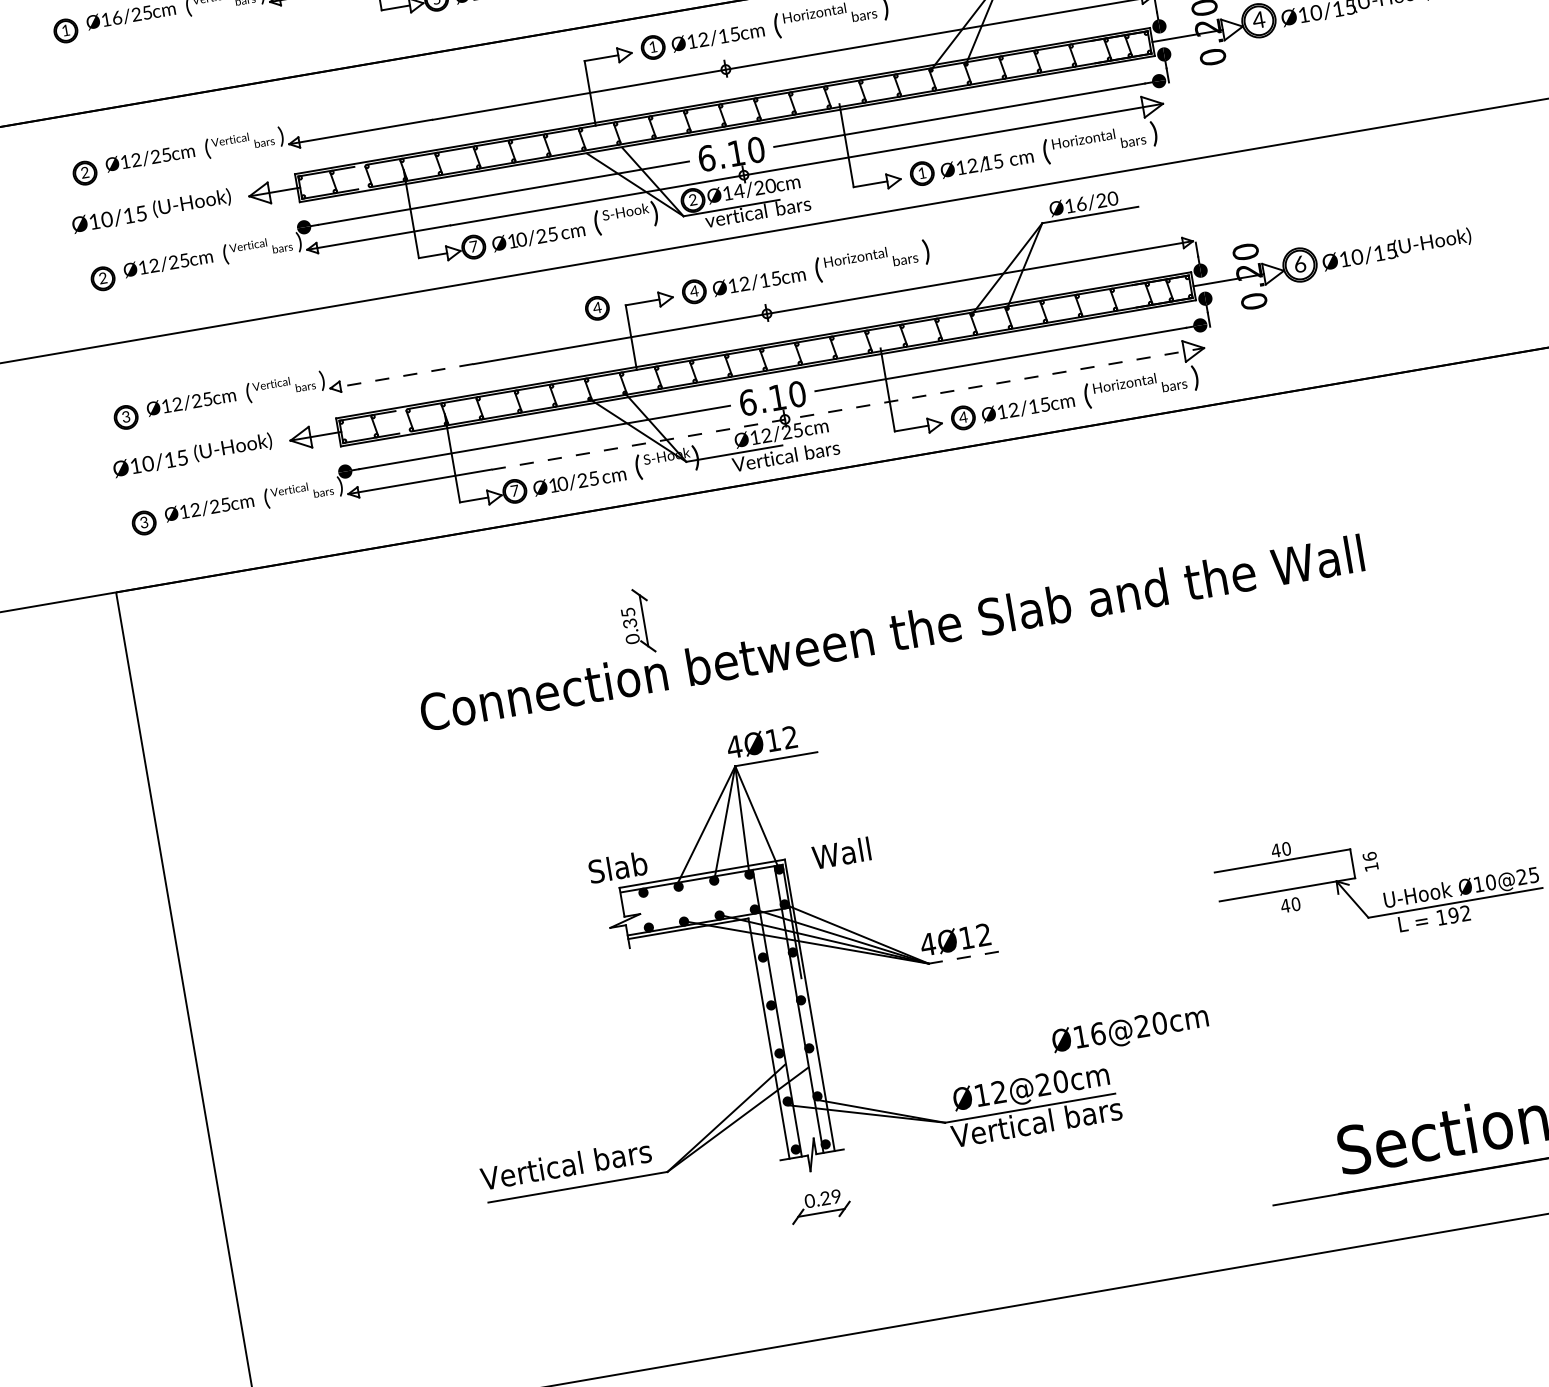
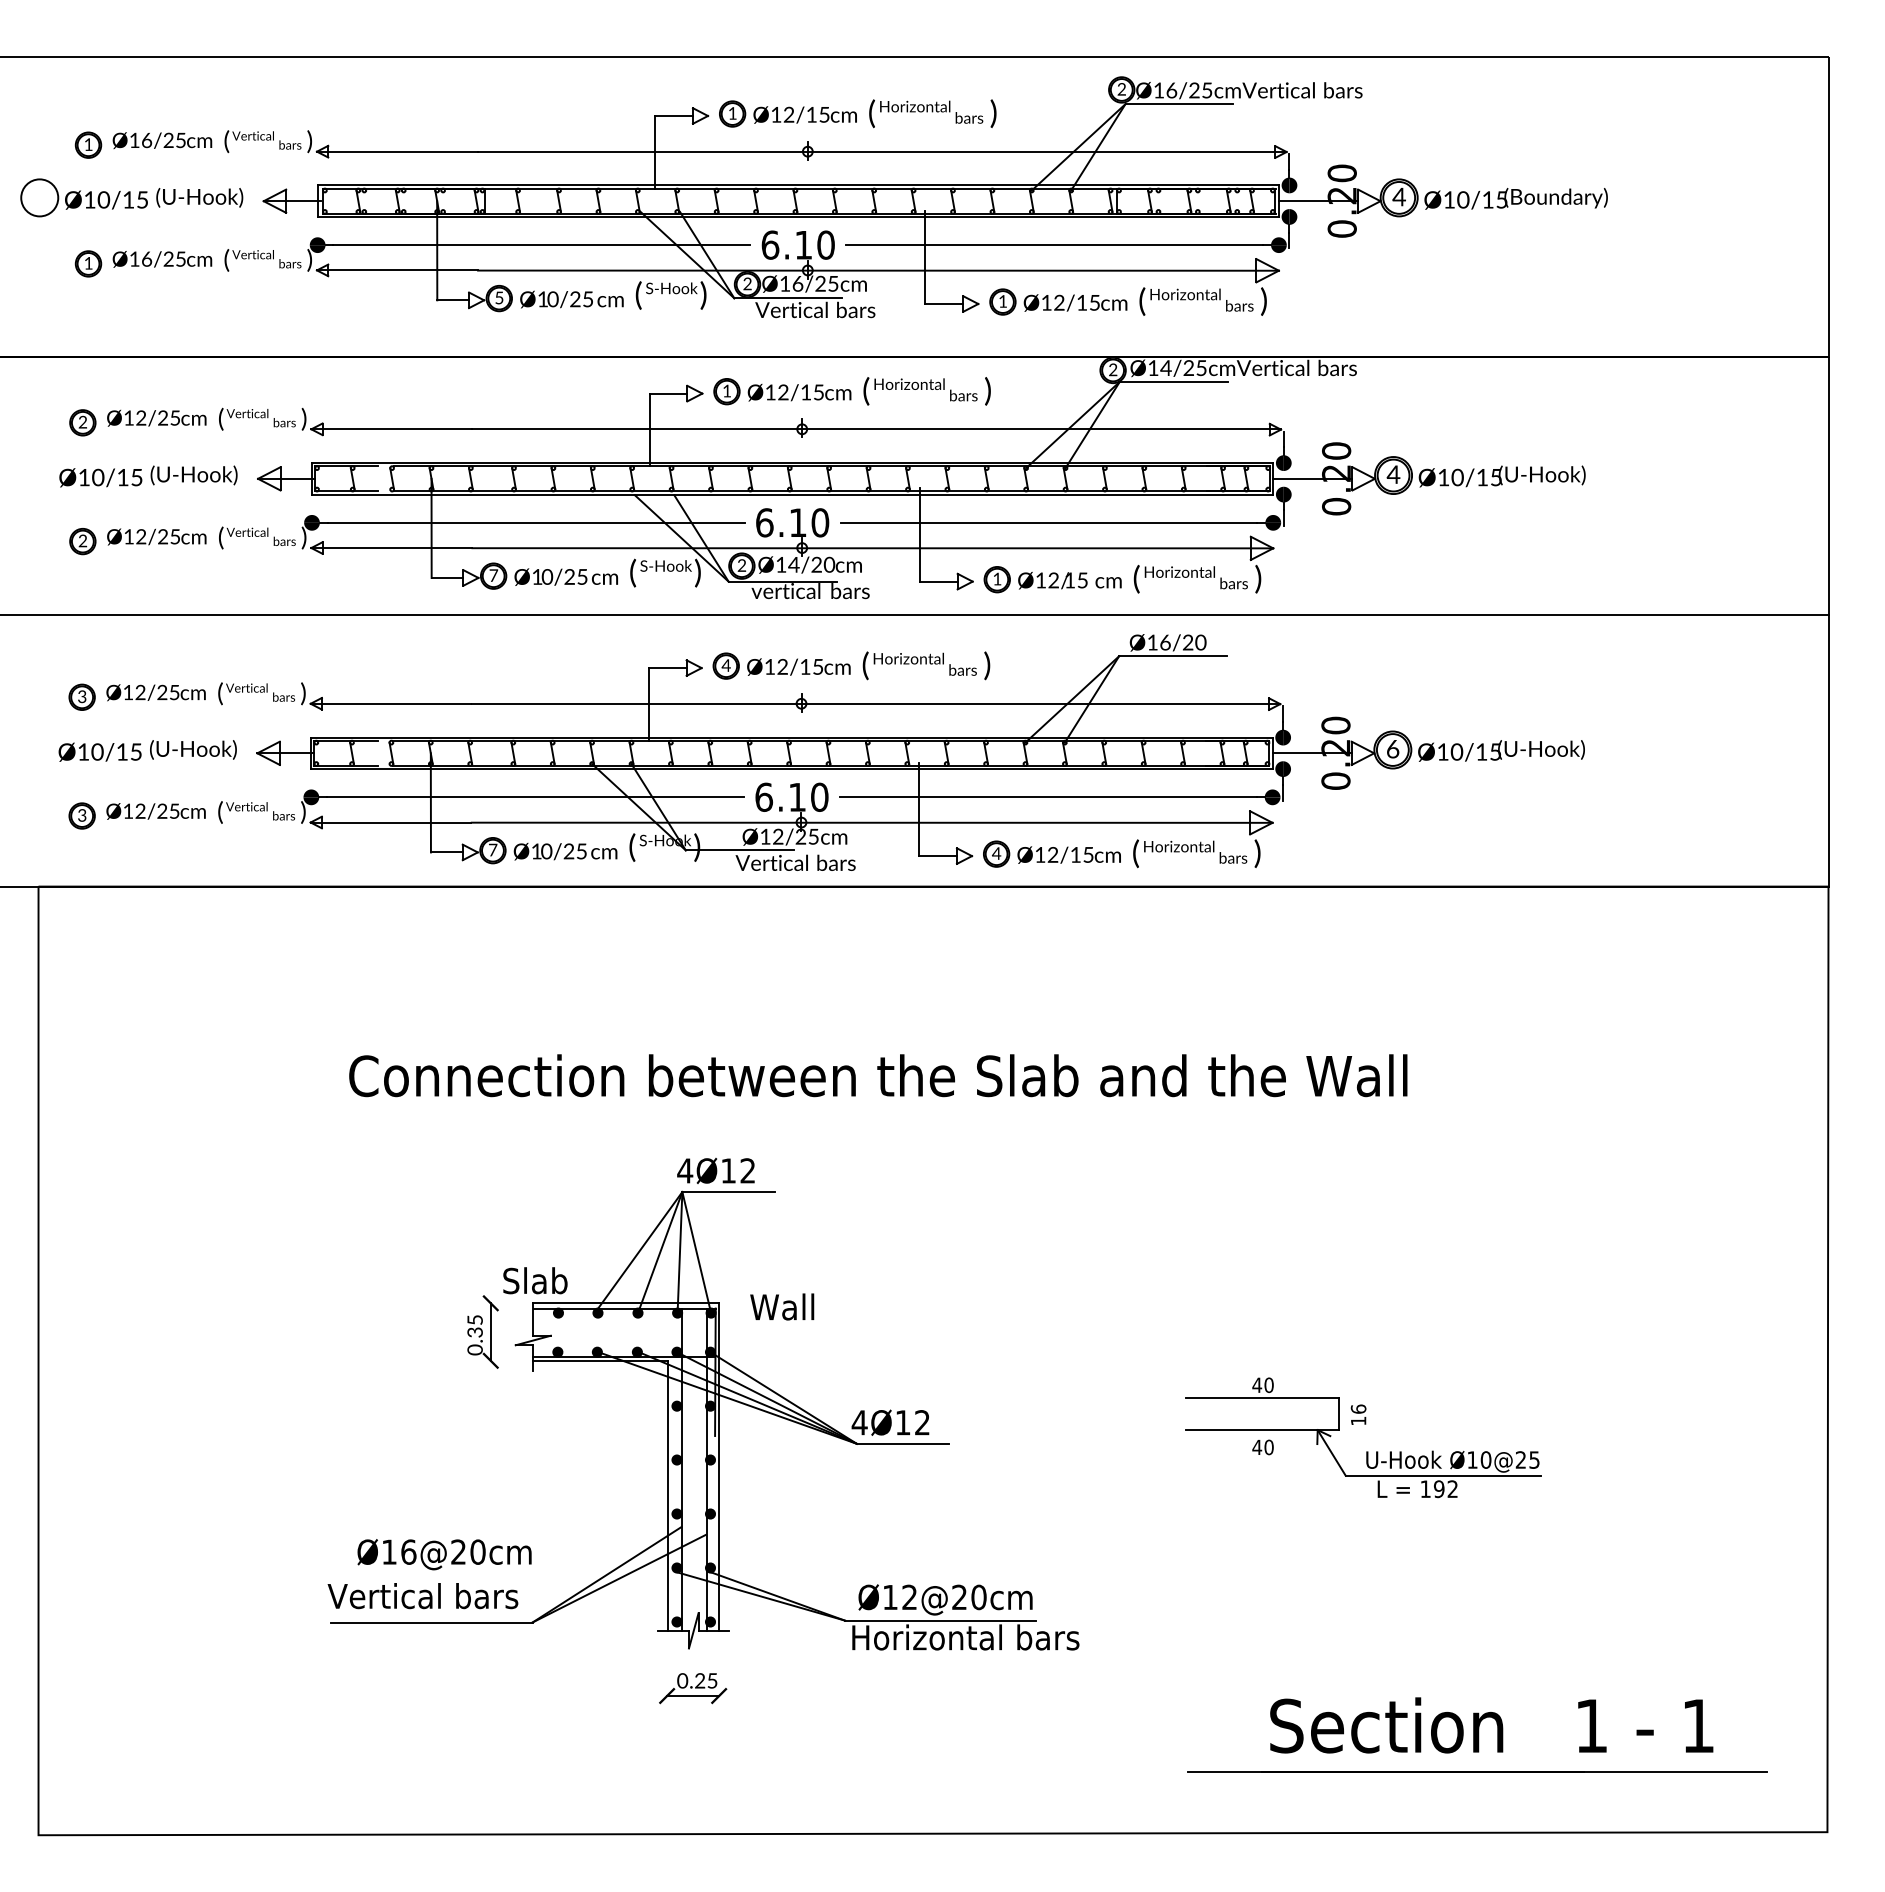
part: (596, 307) -> (616, 665), removed
line: (401, 376) -> (390, 703), dashed -> solid
line: (848, 408) -> (872, 822), dashed -> solid
part: (636, 621) -> (482, 1331), moved
line: (970, 956) -> (903, 1443), dashed -> solid
text: (1130, 1030) -> (444, 1554), moved
text: (1053, 1119) -> (964, 1637), Vertical bars -> Horizontal bars
text: (836, 1196) -> (712, 1680), 0.29 -> 0.25

